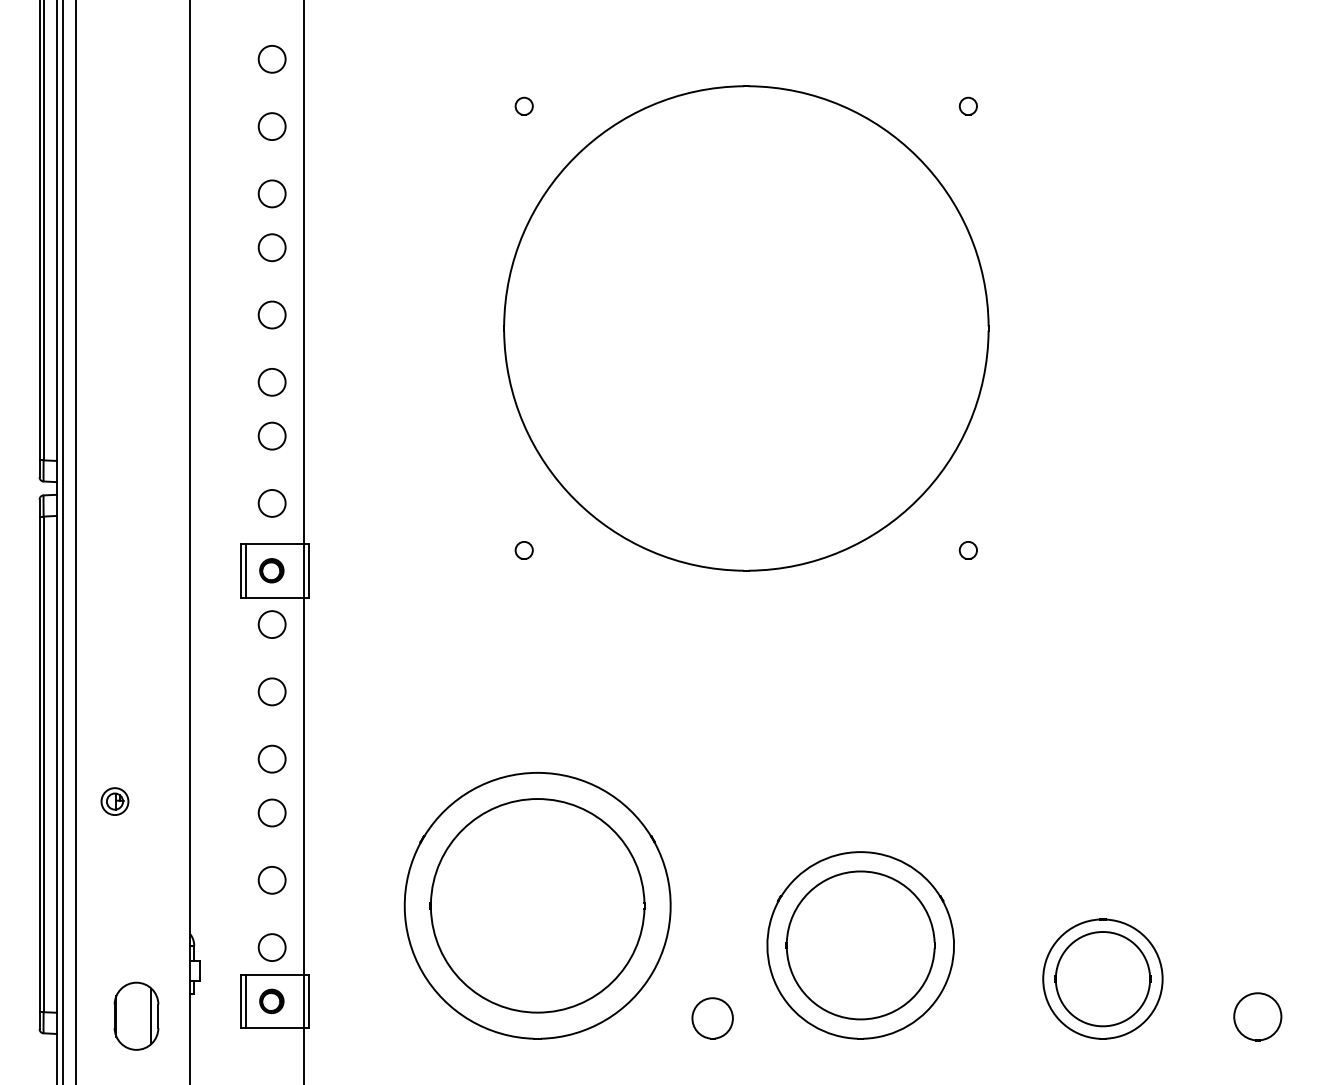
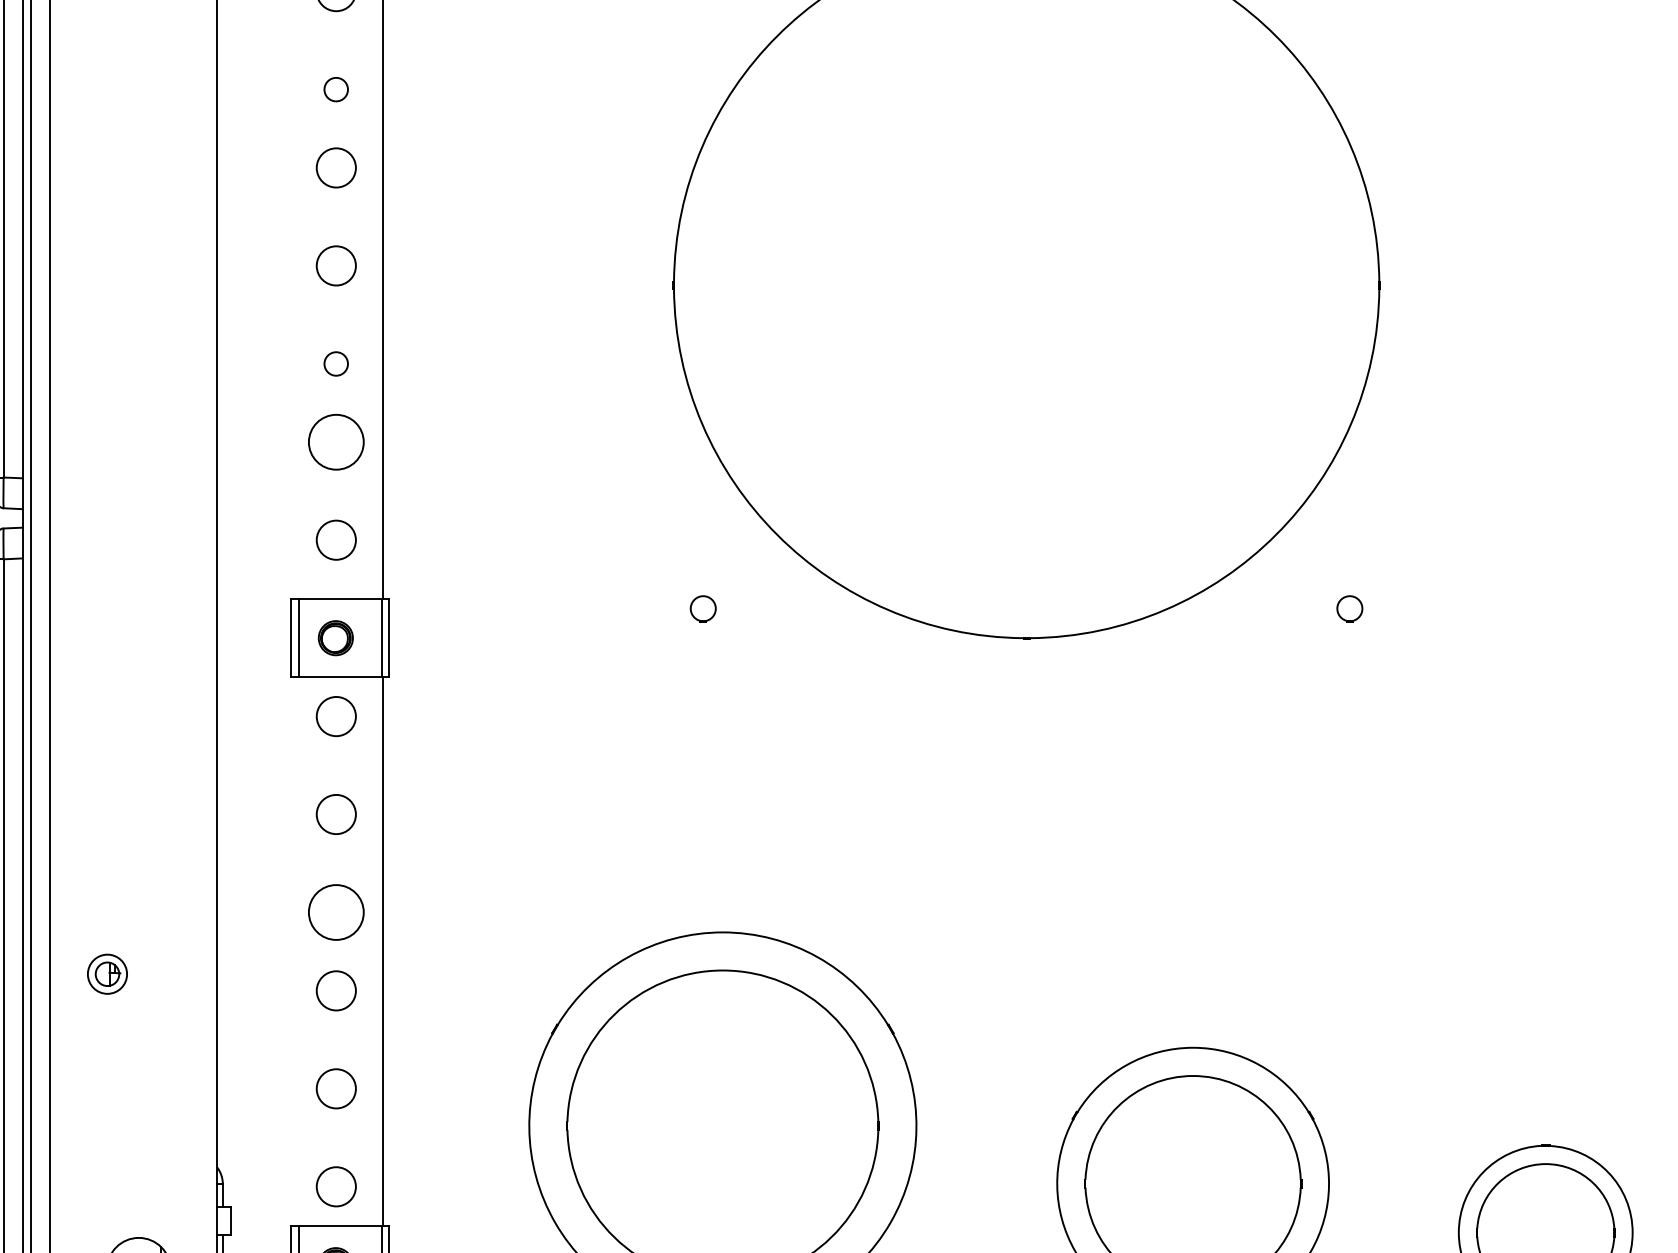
circle: (271, 193) -> (335, 88), size x0.6
circle: (271, 382) -> (335, 364), size x0.6
circle: (271, 435) -> (335, 441), size x1.4
circle: (271, 758) -> (335, 911), size x1.4

